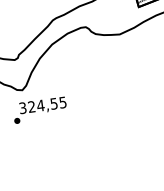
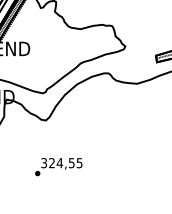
text: (39, 110) -> (58, 167), moved

